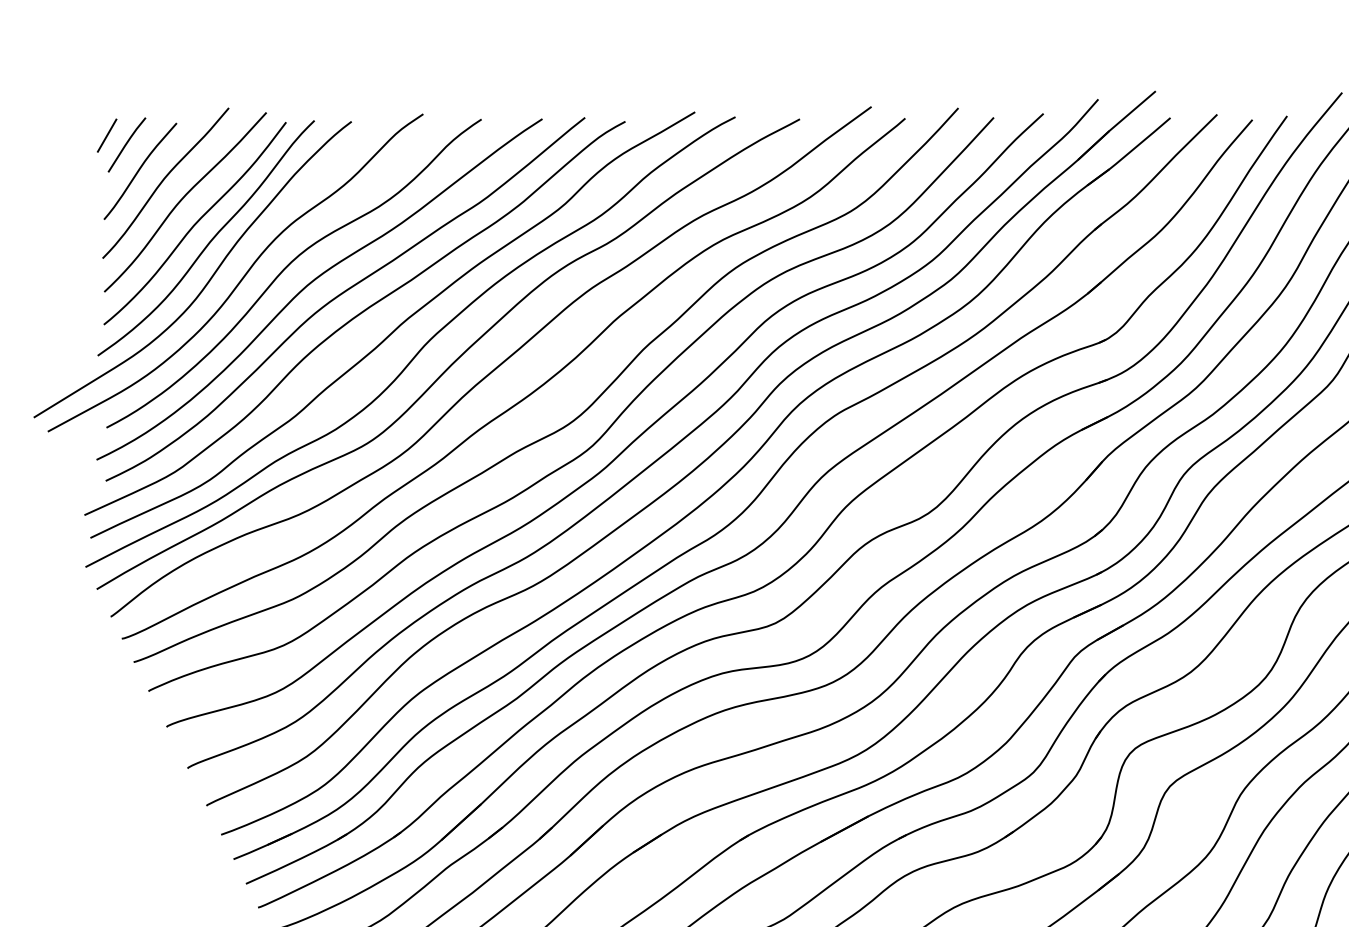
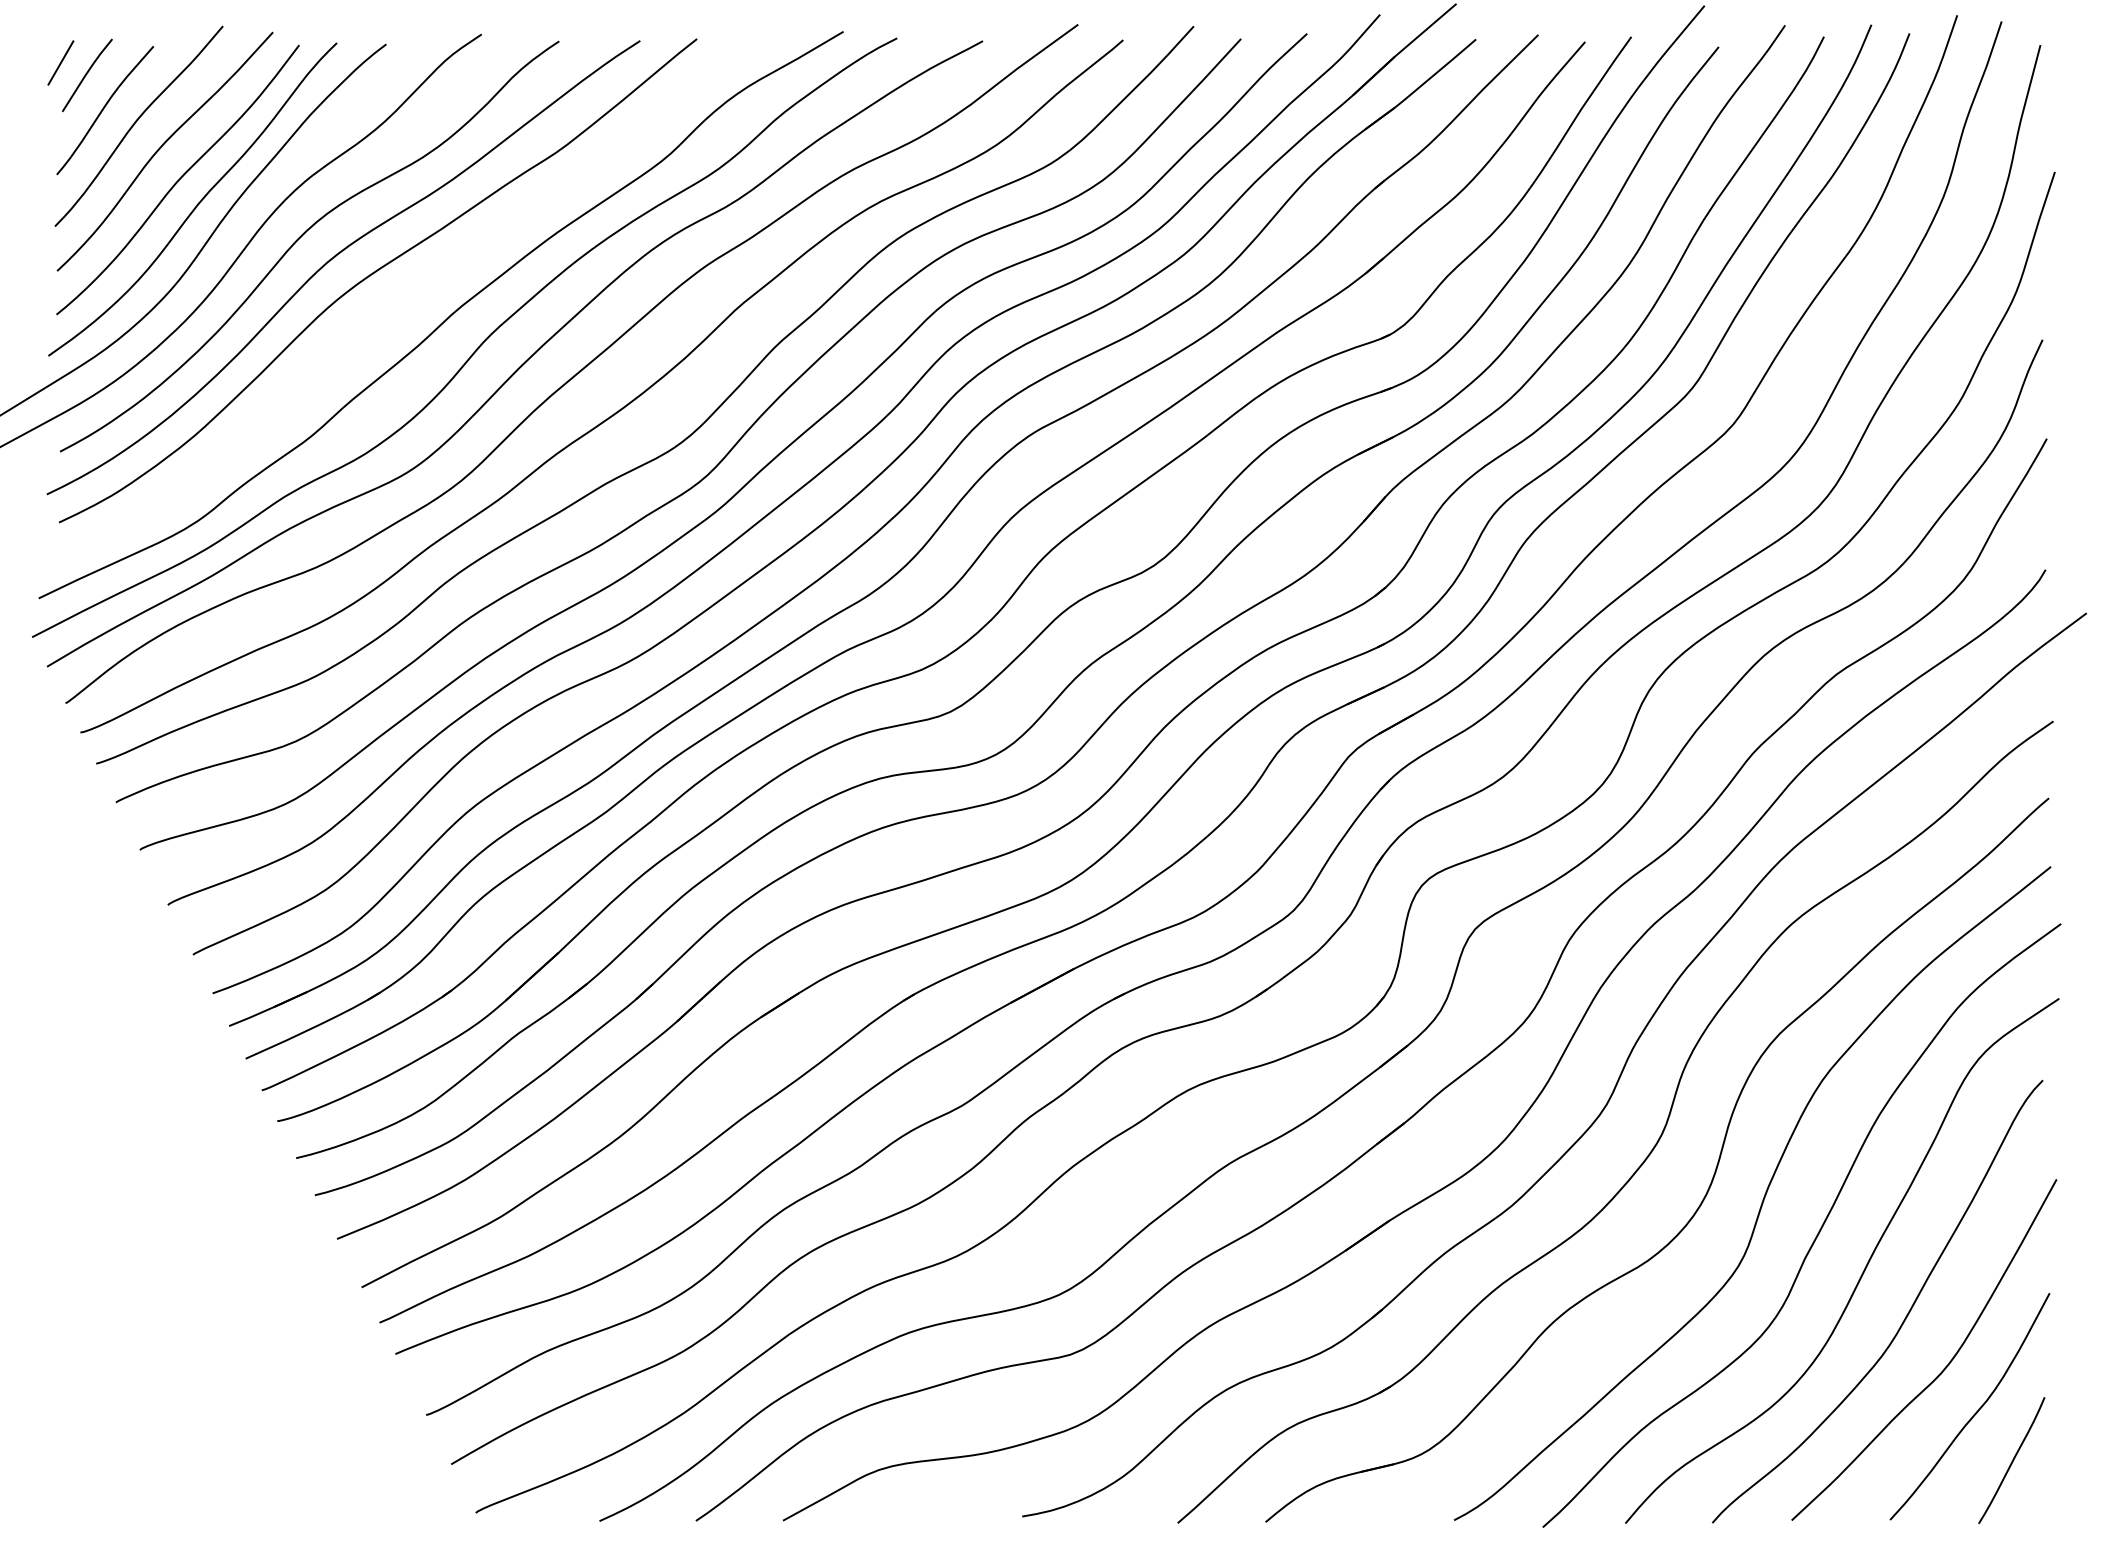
curve: (354, 317) -> (390, 305), removed

